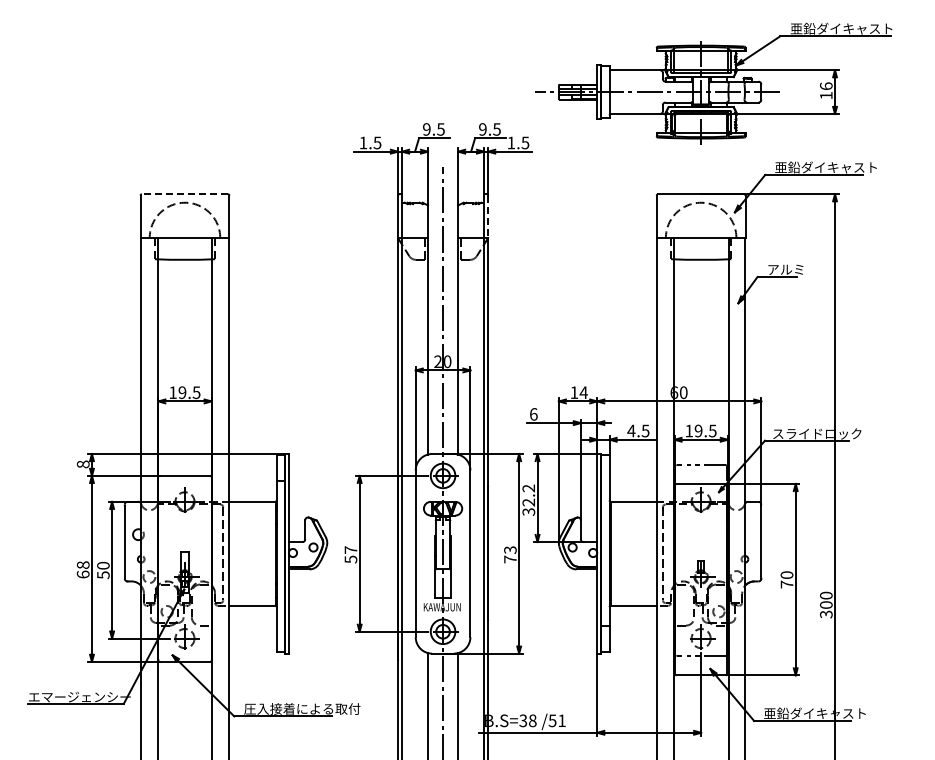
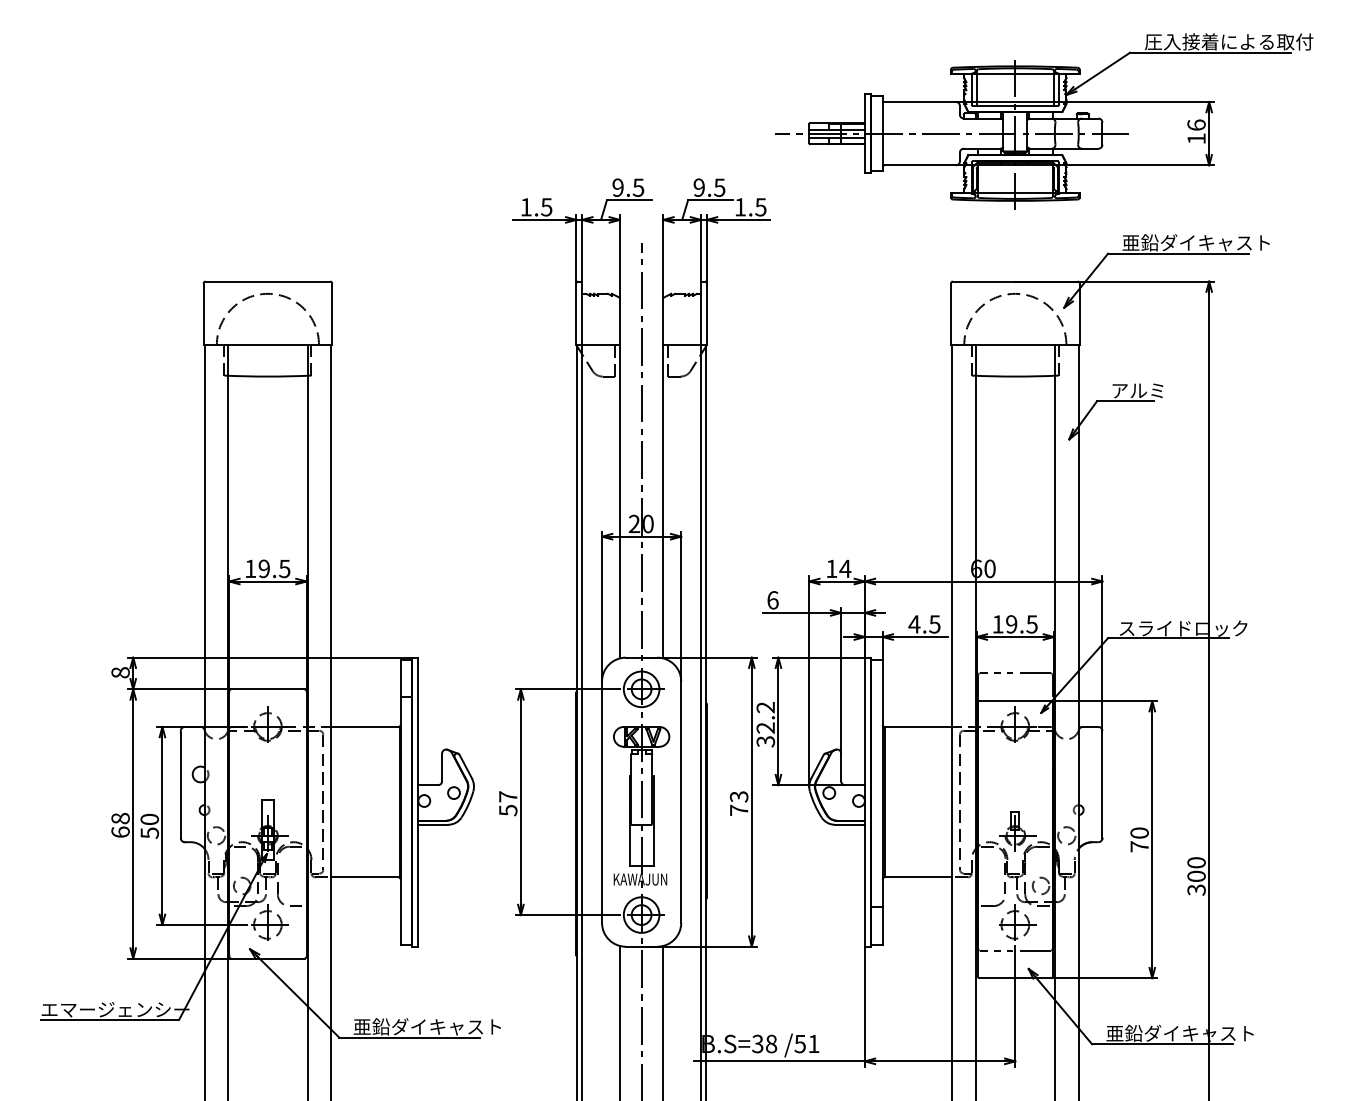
text: (848, 28) -> (1228, 41), 亜鉛ダイキャスト -> 圧入接着による取付
line: (184, 194) -> (267, 281), dashed -> solid
line: (488, 216) -> (707, 313), dashed -> solid
text: (302, 708) -> (438, 1026), 圧入接着による取付 -> 亜鉛ダイキャスト

